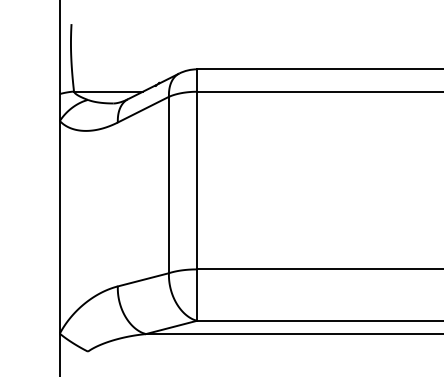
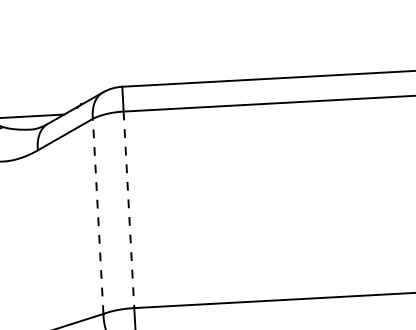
line: (197, 180) -> (129, 209), solid -> dashed
line: (168, 184) -> (97, 215), solid -> dashed

